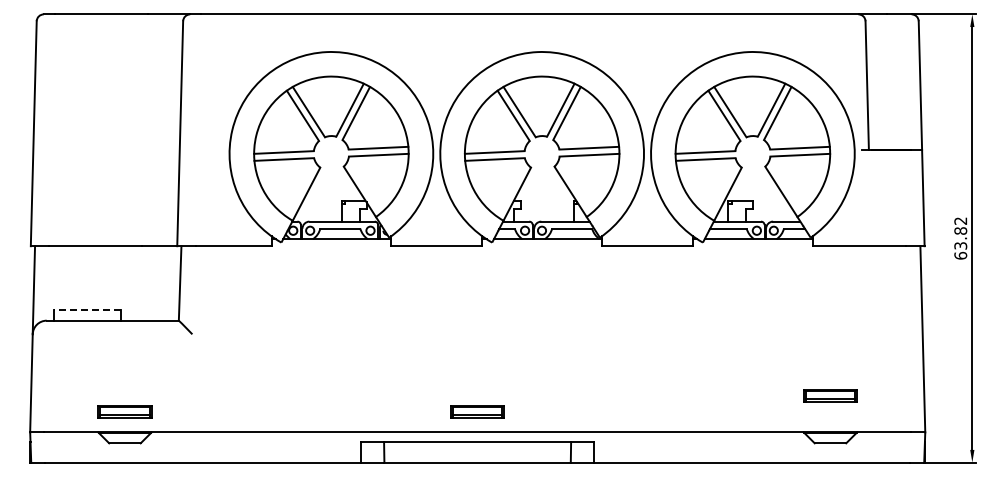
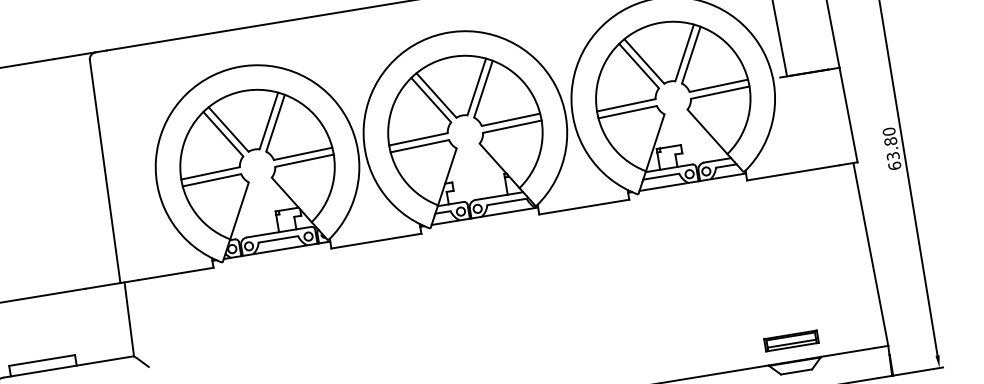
text: (960, 220) -> (888, 131), 63.82 -> 63.80
line: (86, 310) -> (41, 361), dashed -> solid
part: (830, 395) -> (791, 340), moved

